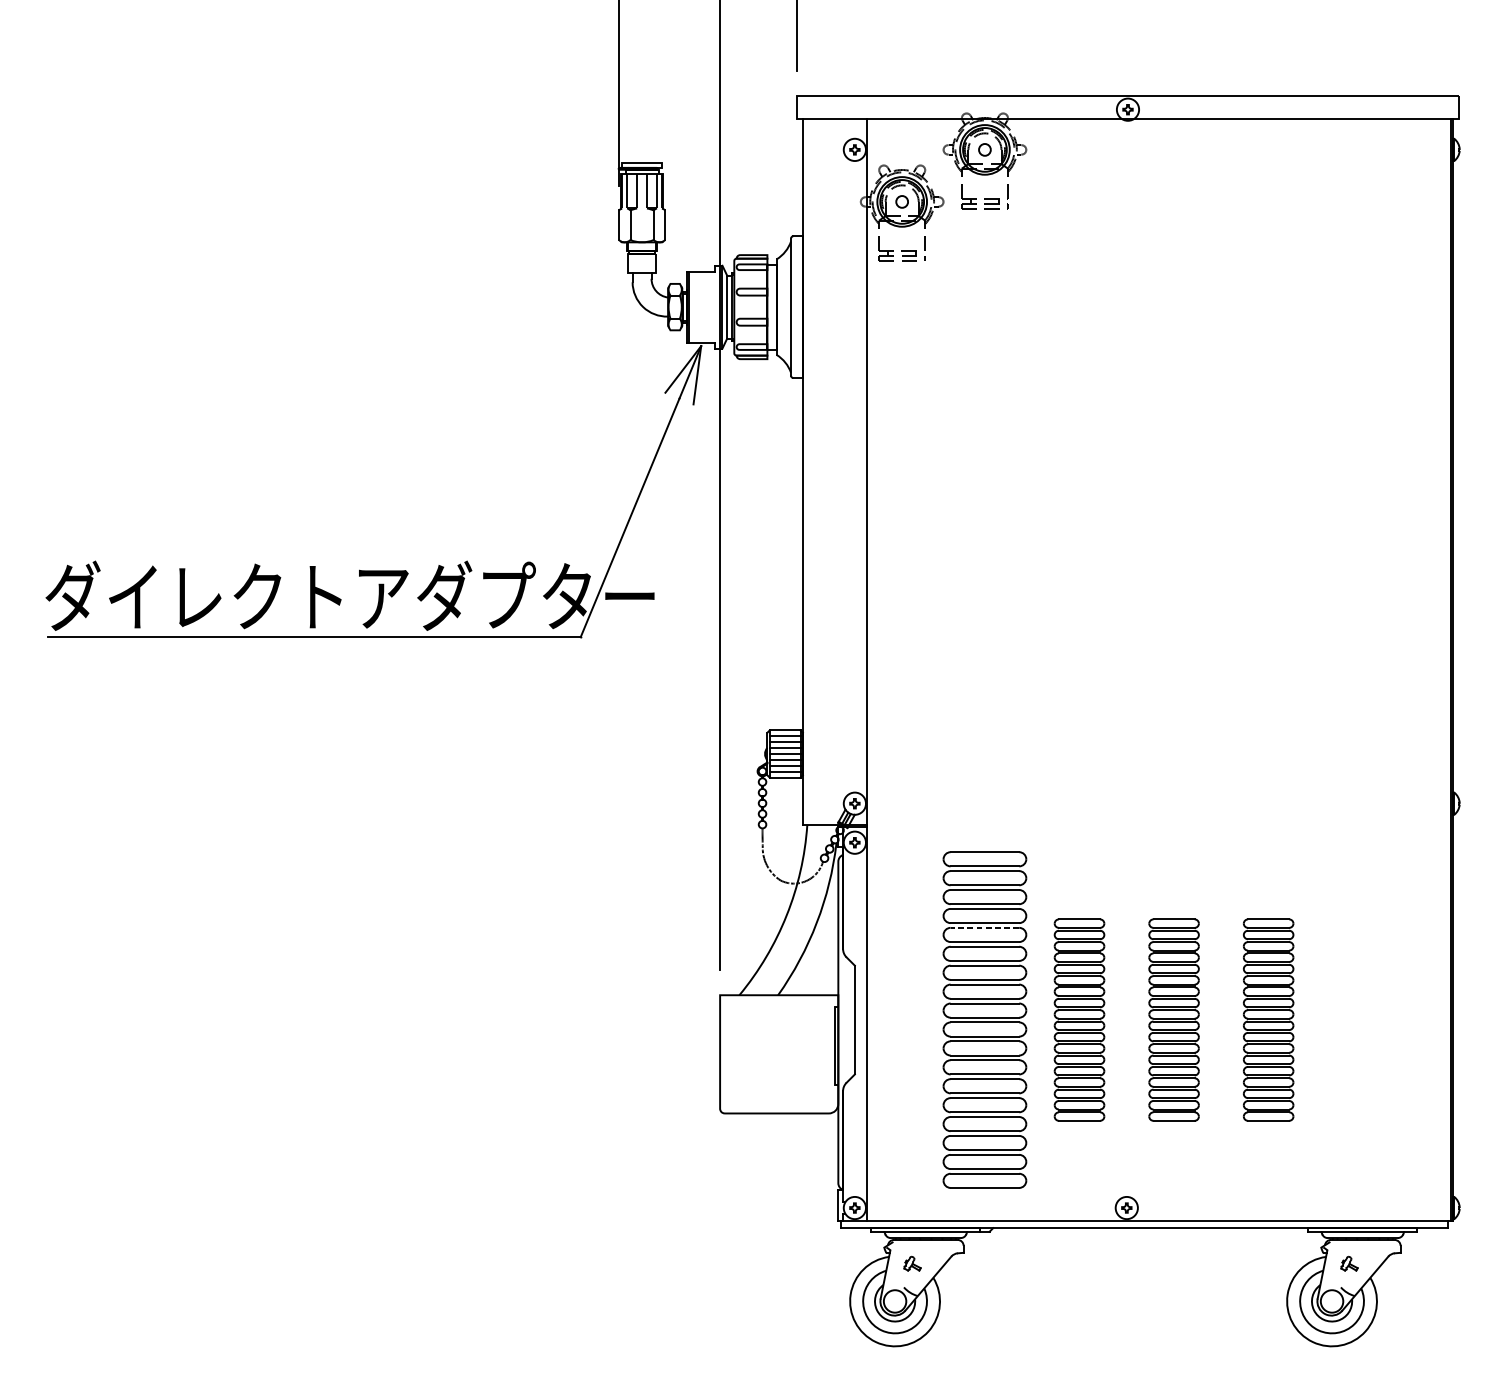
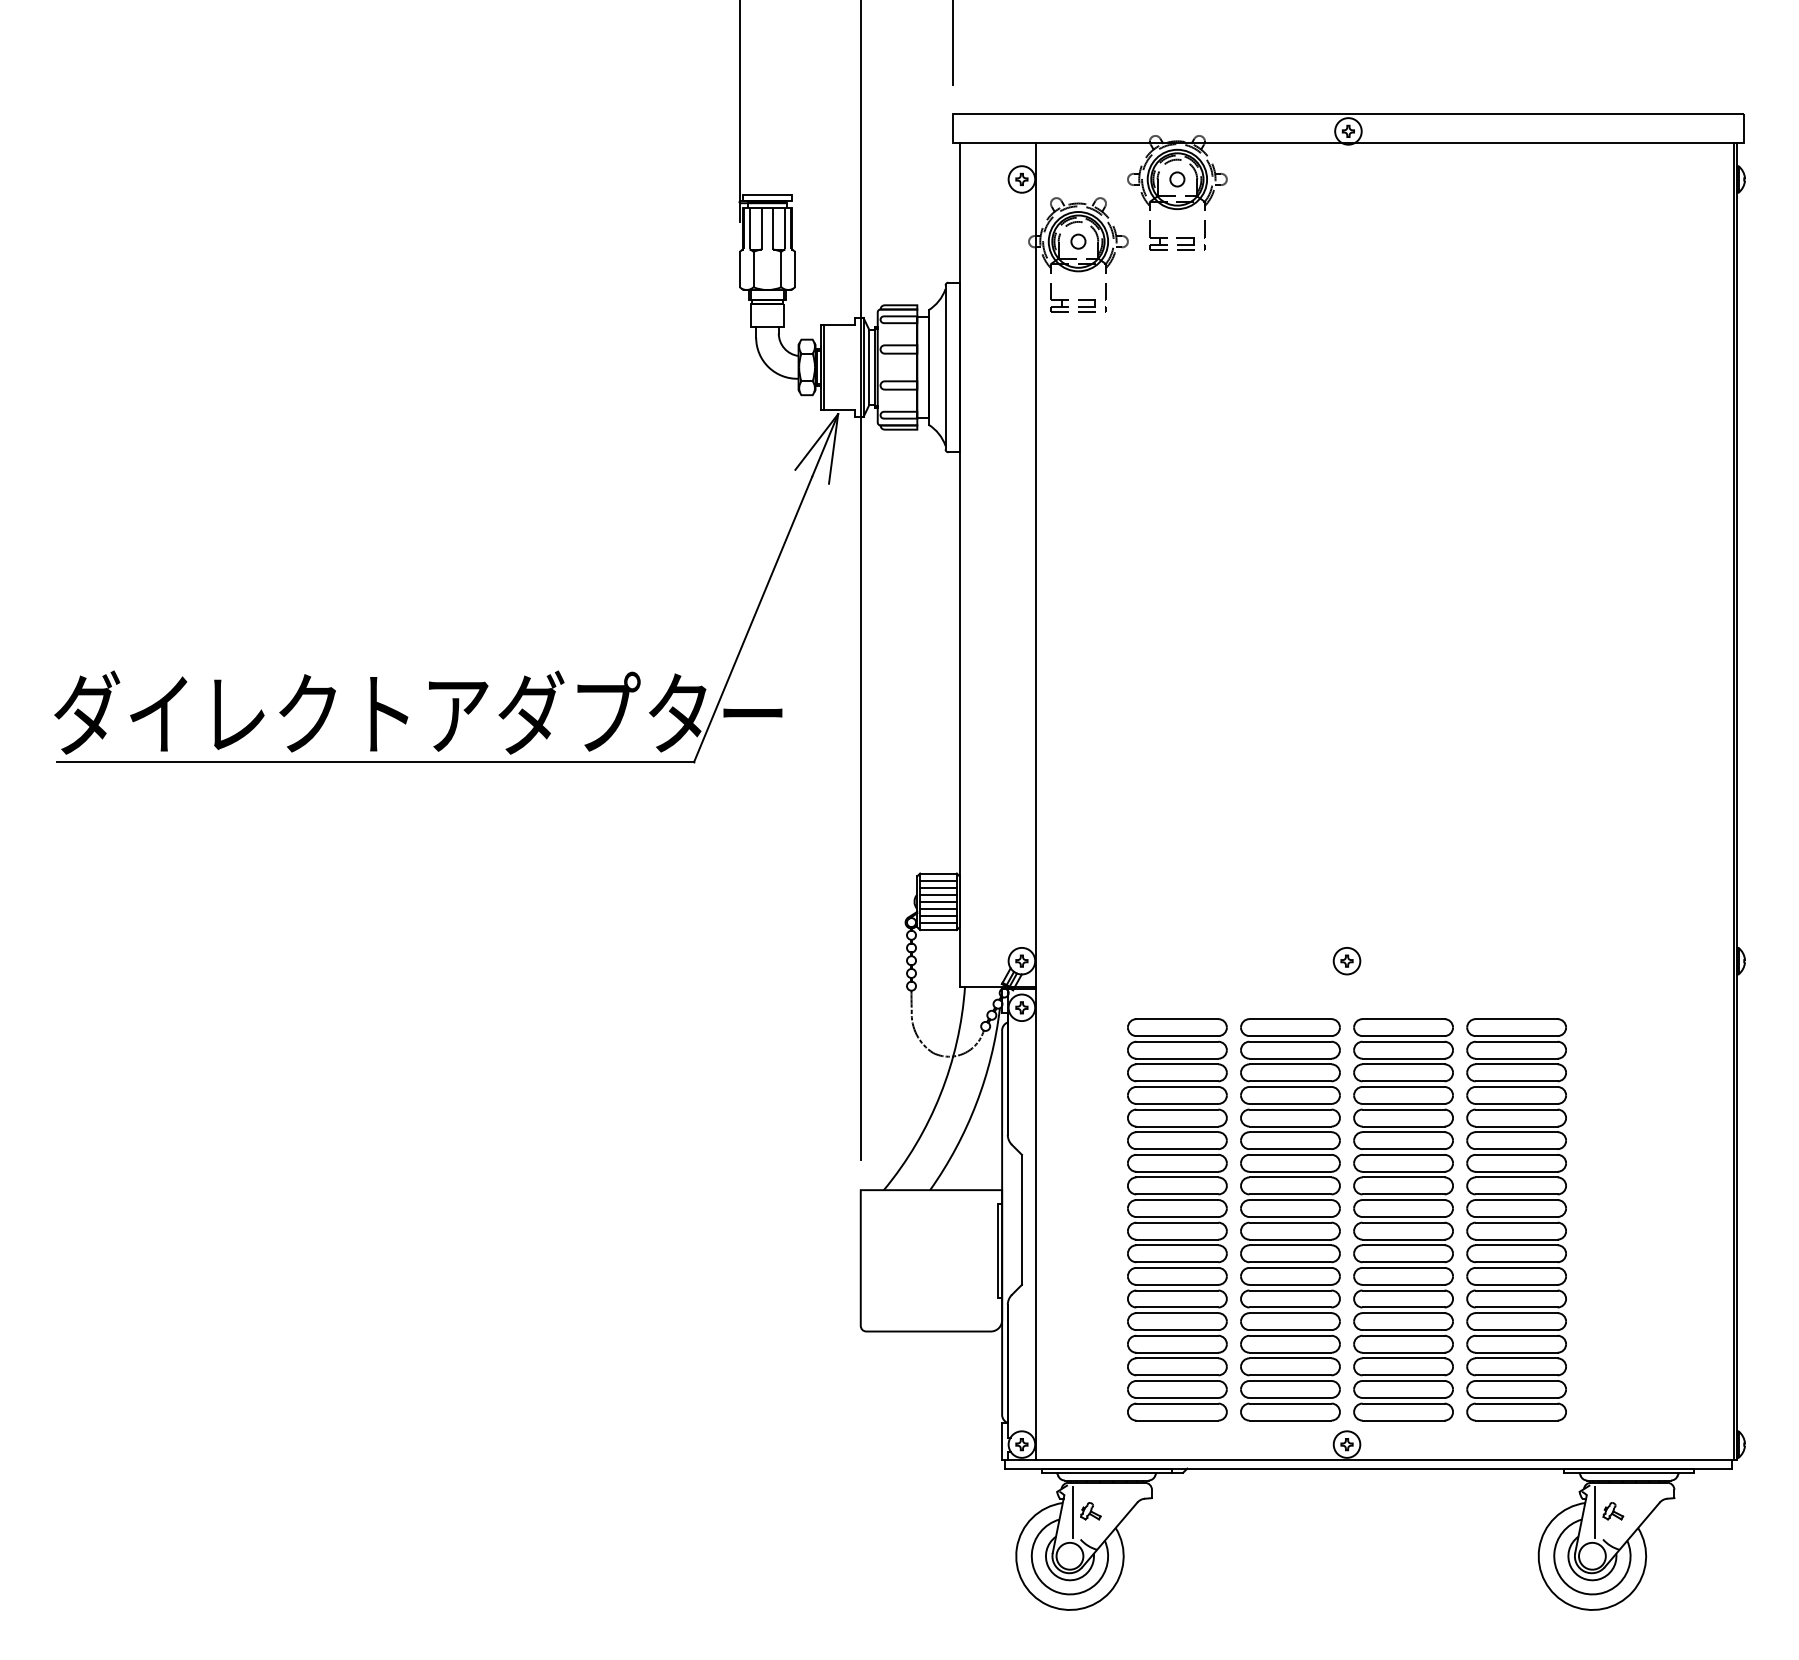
part: (1126, 803) -> (1346, 961), added
line: (985, 927) -> (1177, 1109), dashed -> solid
part: (1079, 1019) -> (1290, 1219), size x1.67
part: (1174, 1019) -> (1403, 1219), size x1.67
part: (1268, 1019) -> (1516, 1219), size x1.67
line: (897, 1264) -> (1072, 1512), added
line: (1334, 1264) -> (1595, 1512), added

